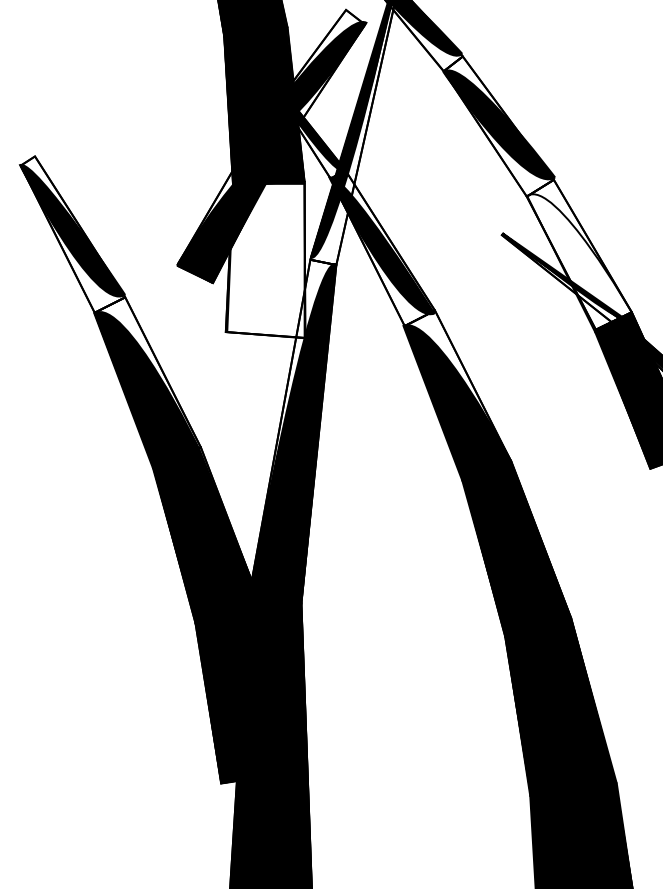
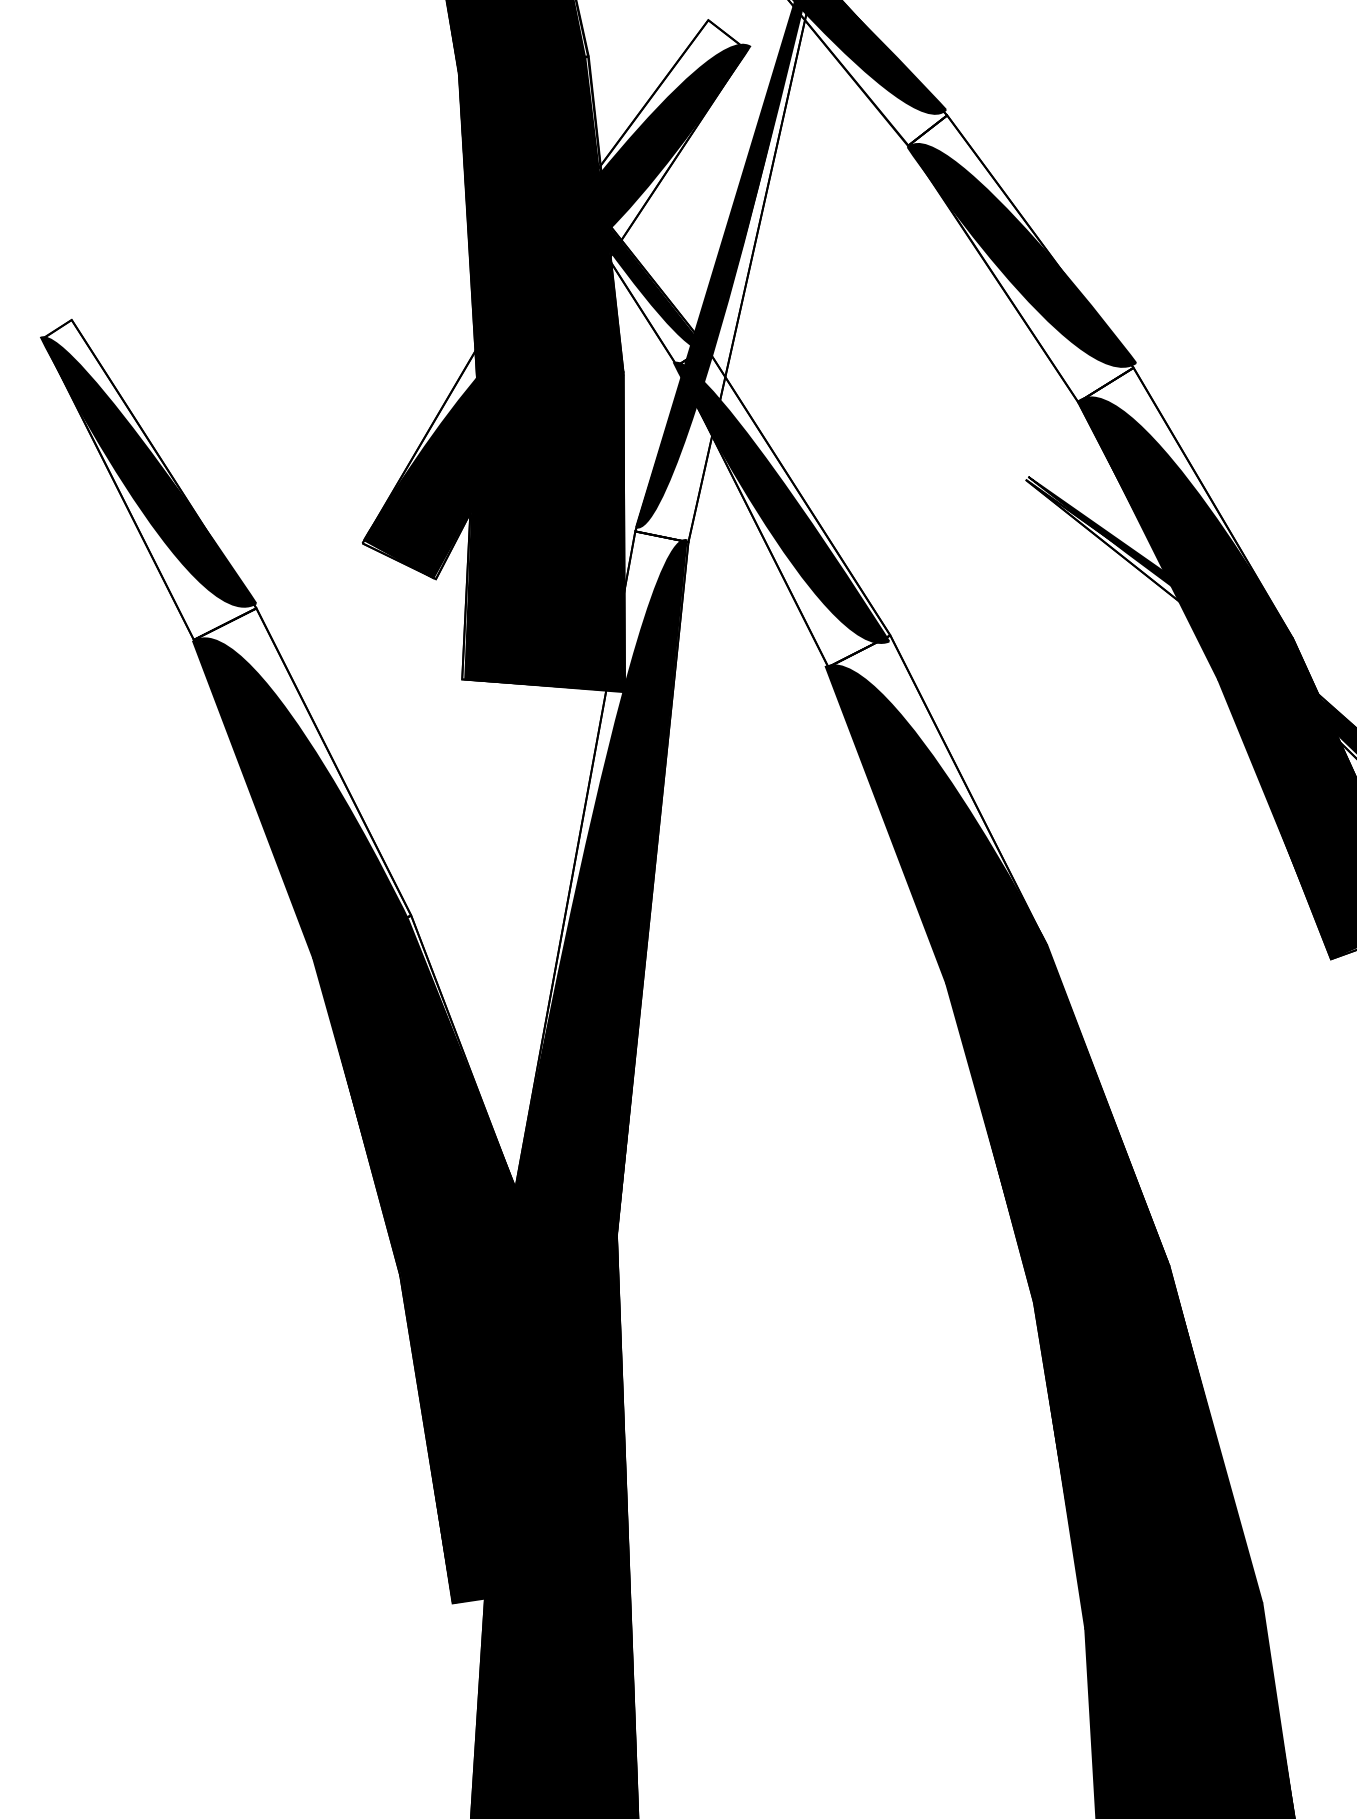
fill: (265, 260) -> (543, 532), added
fill: (579, 263) -> (1186, 539), added

